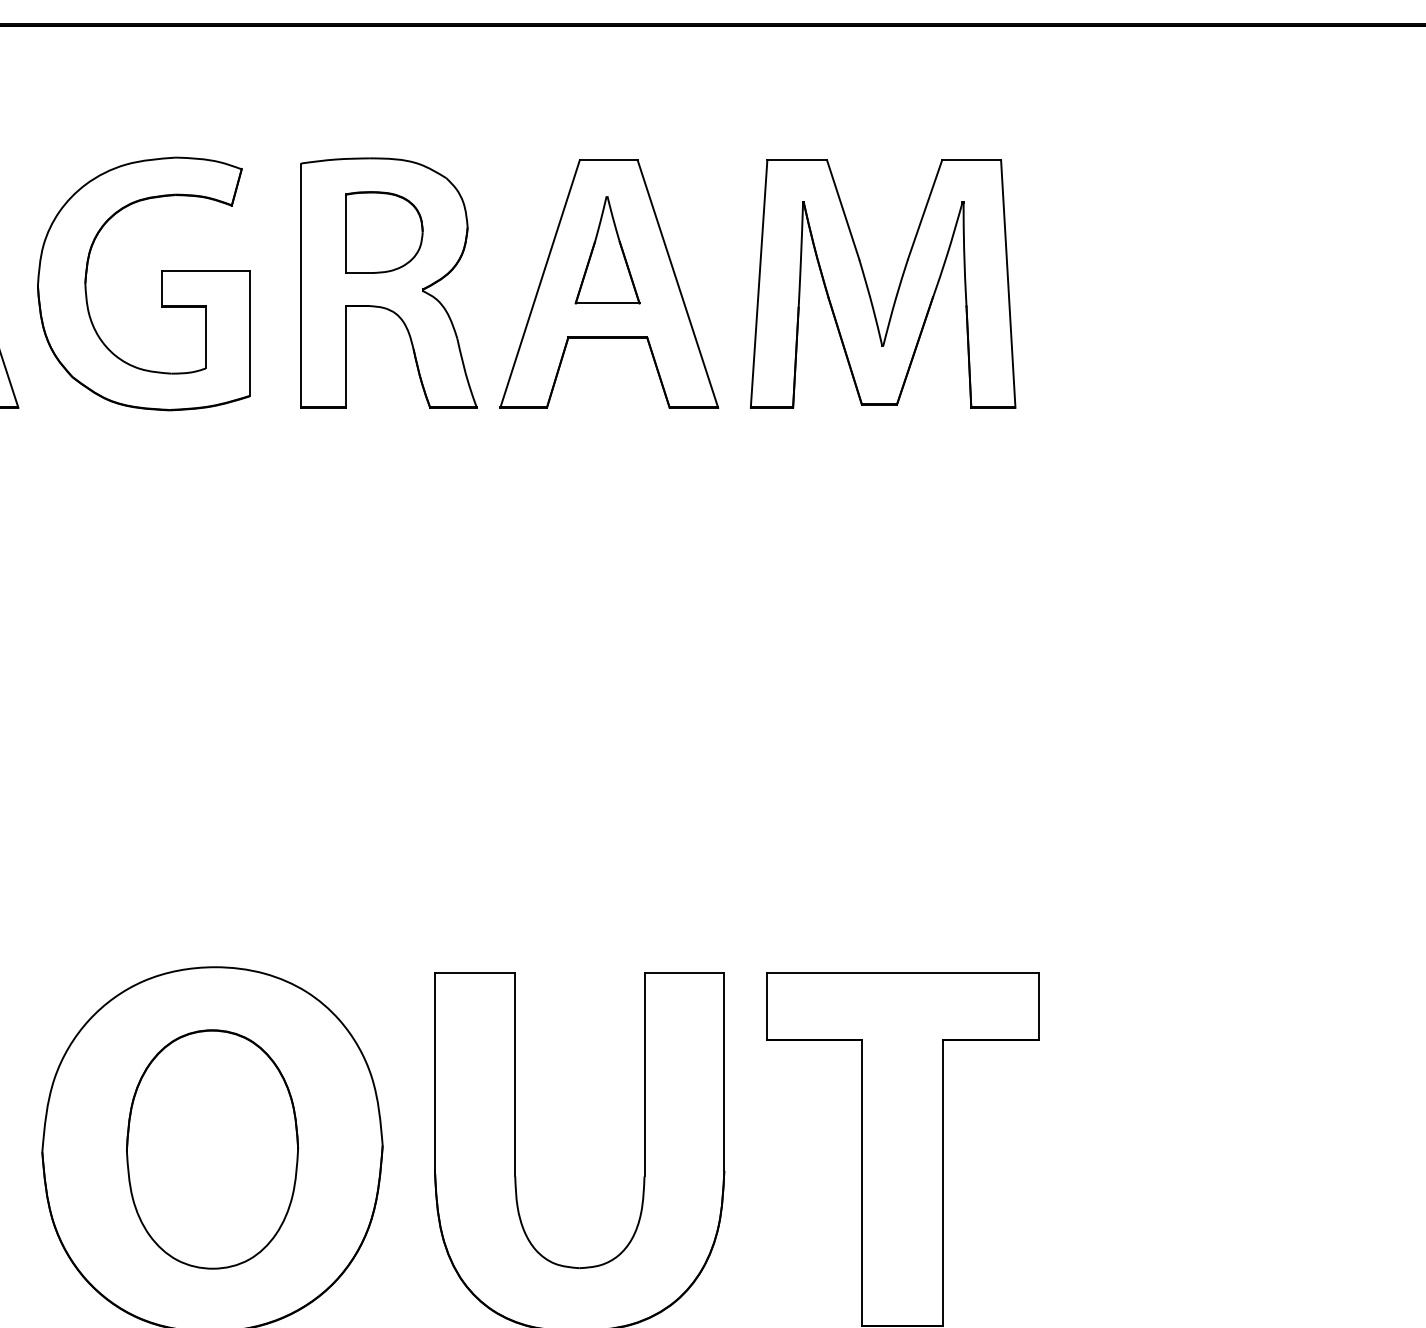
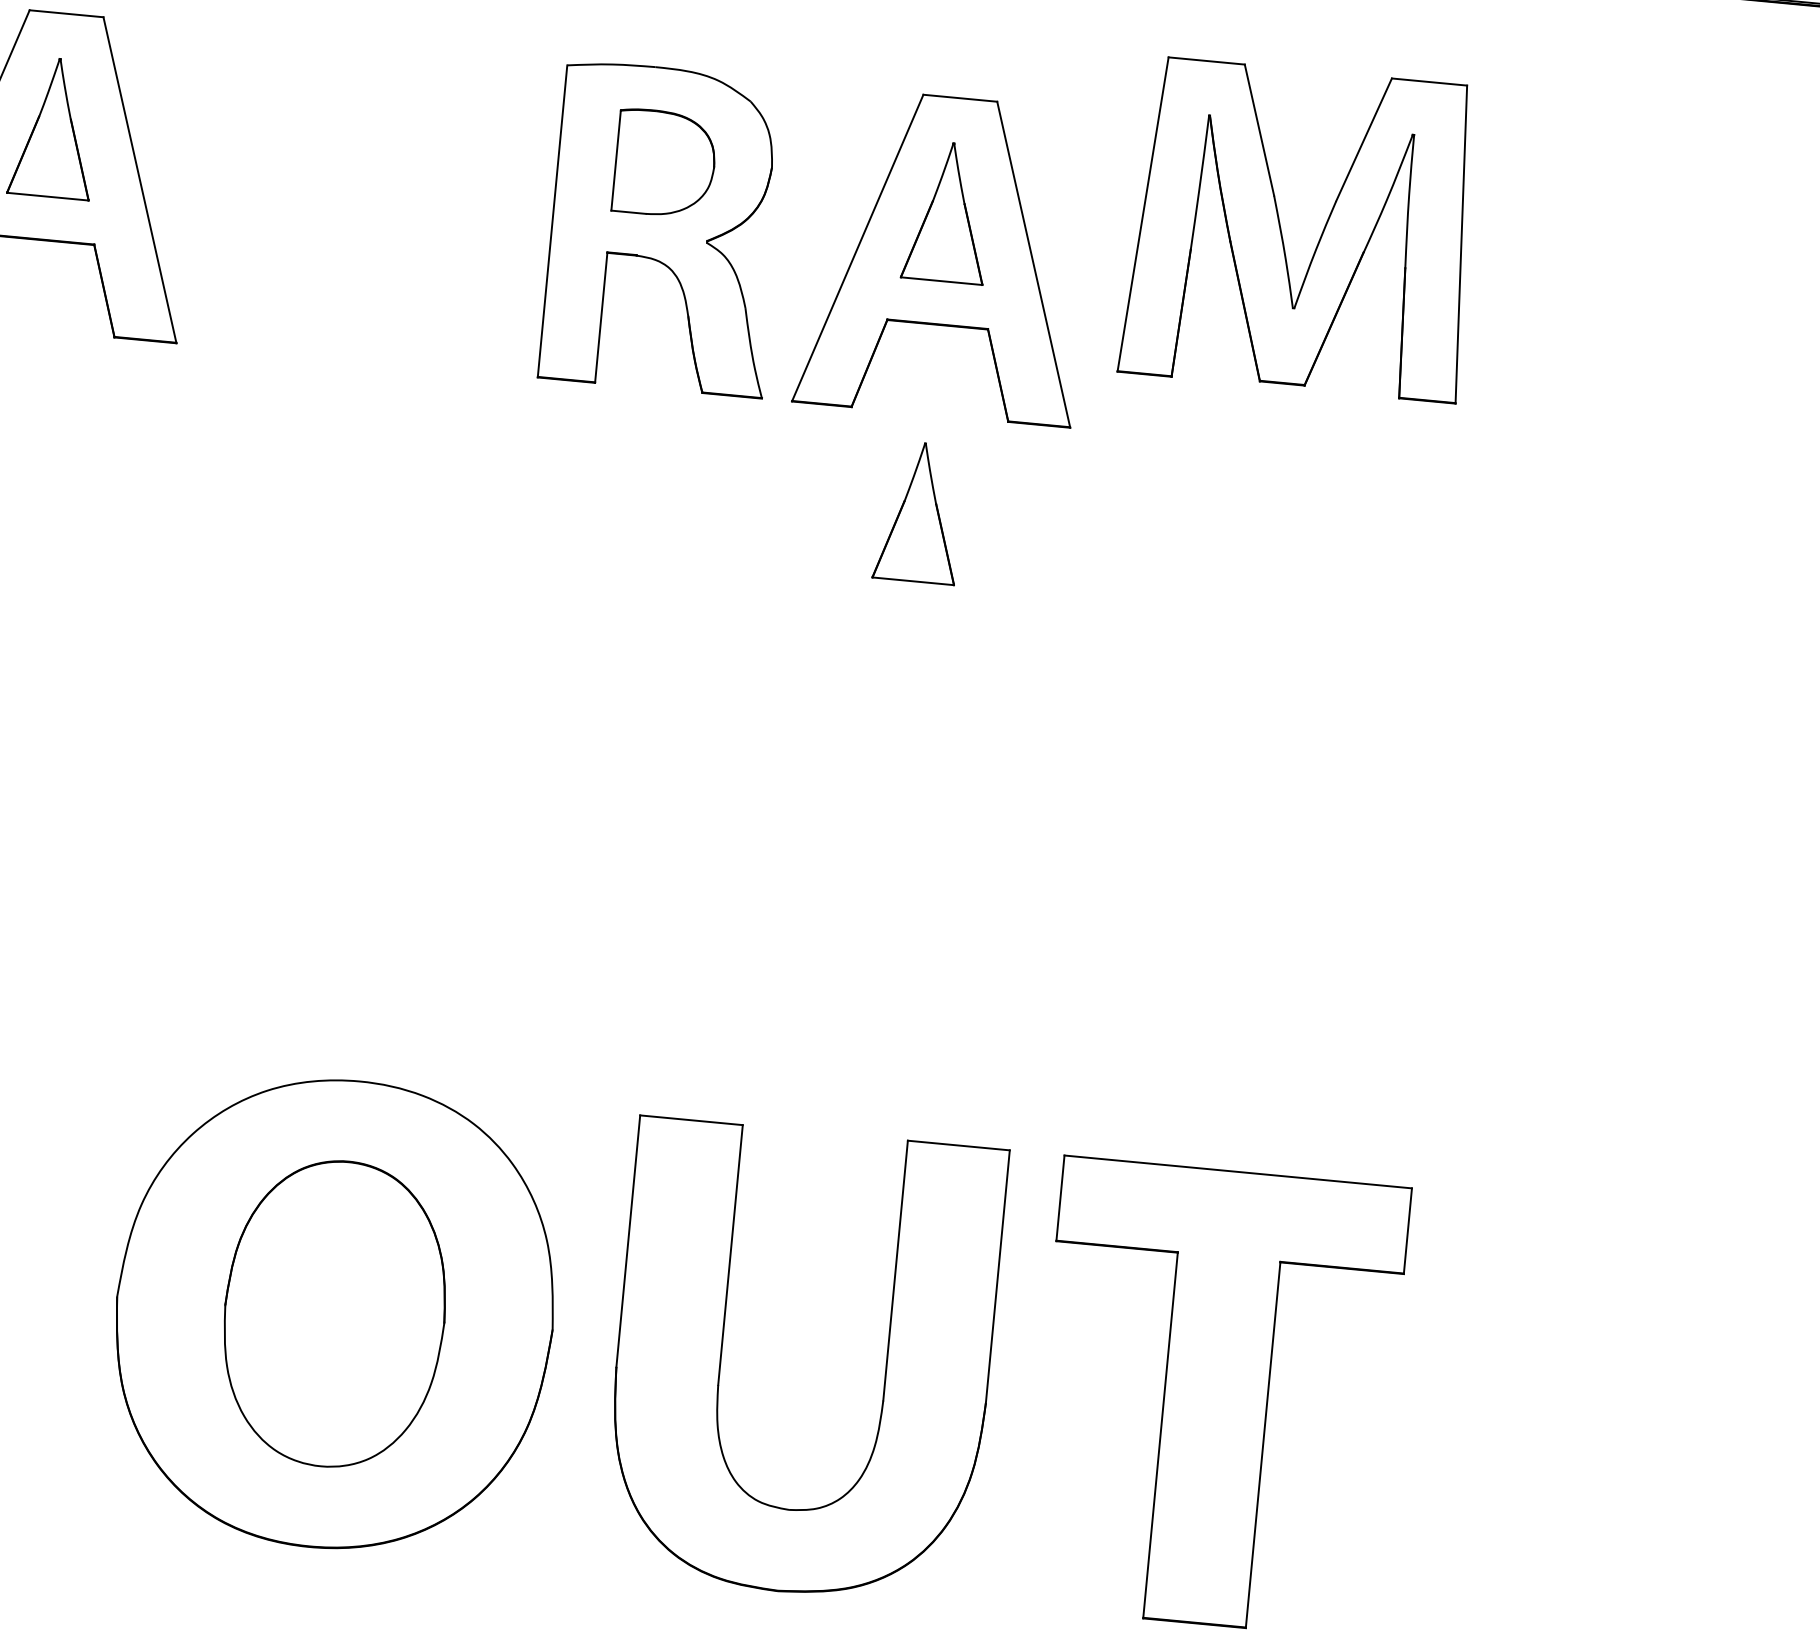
part: (161, 283) -> (374, 201), removed
part: (868, 286) -> (1282, 230), moved
part: (607, 485) -> (919, 513), added

